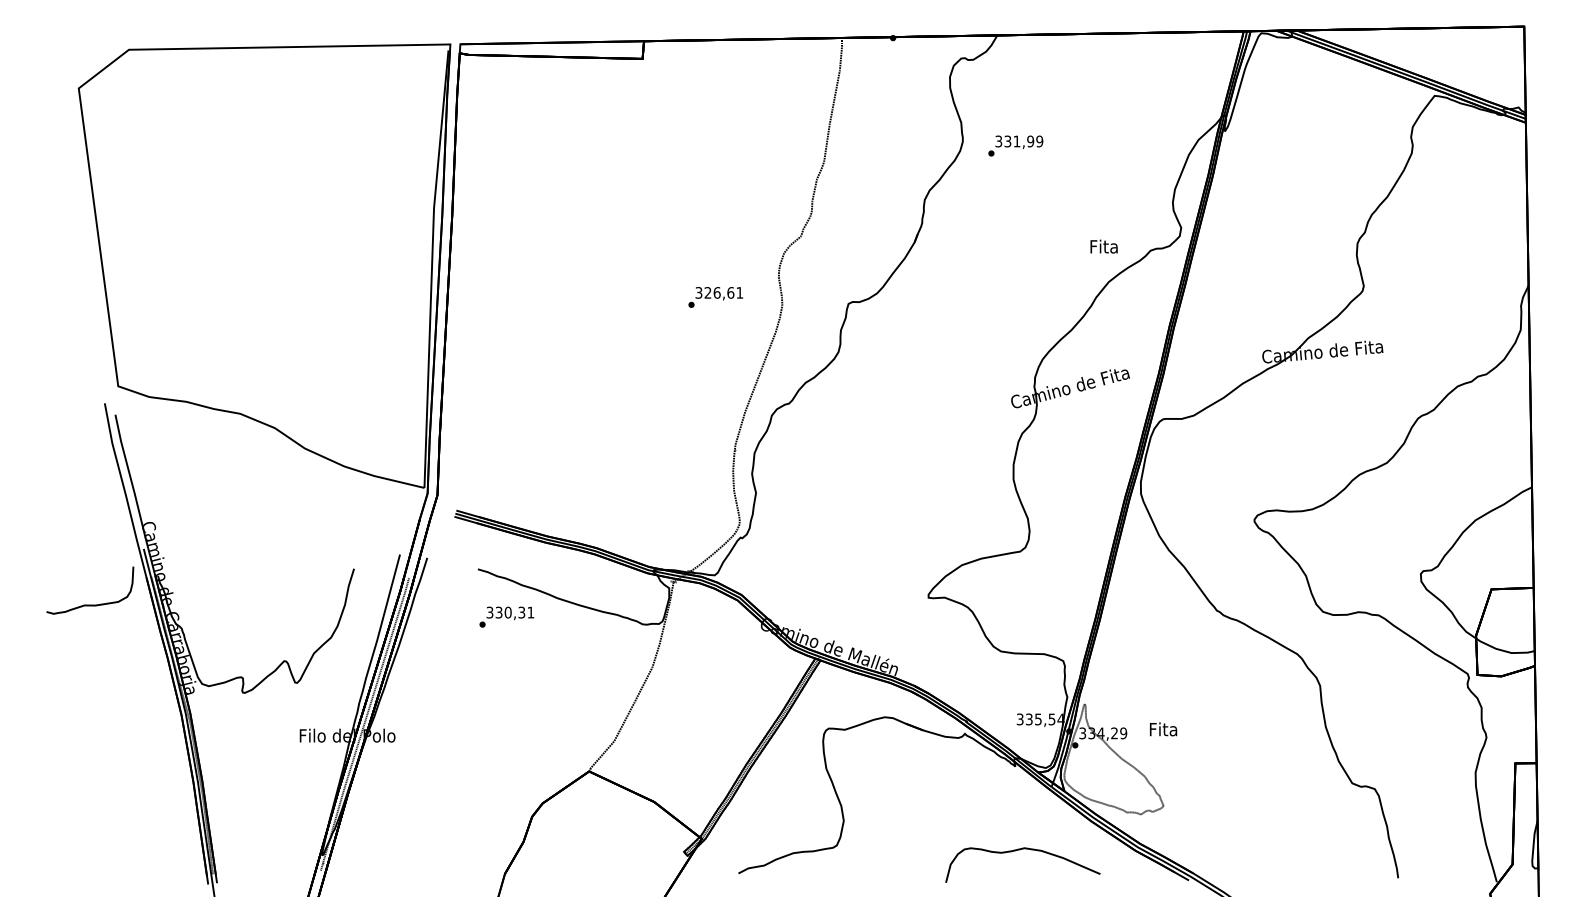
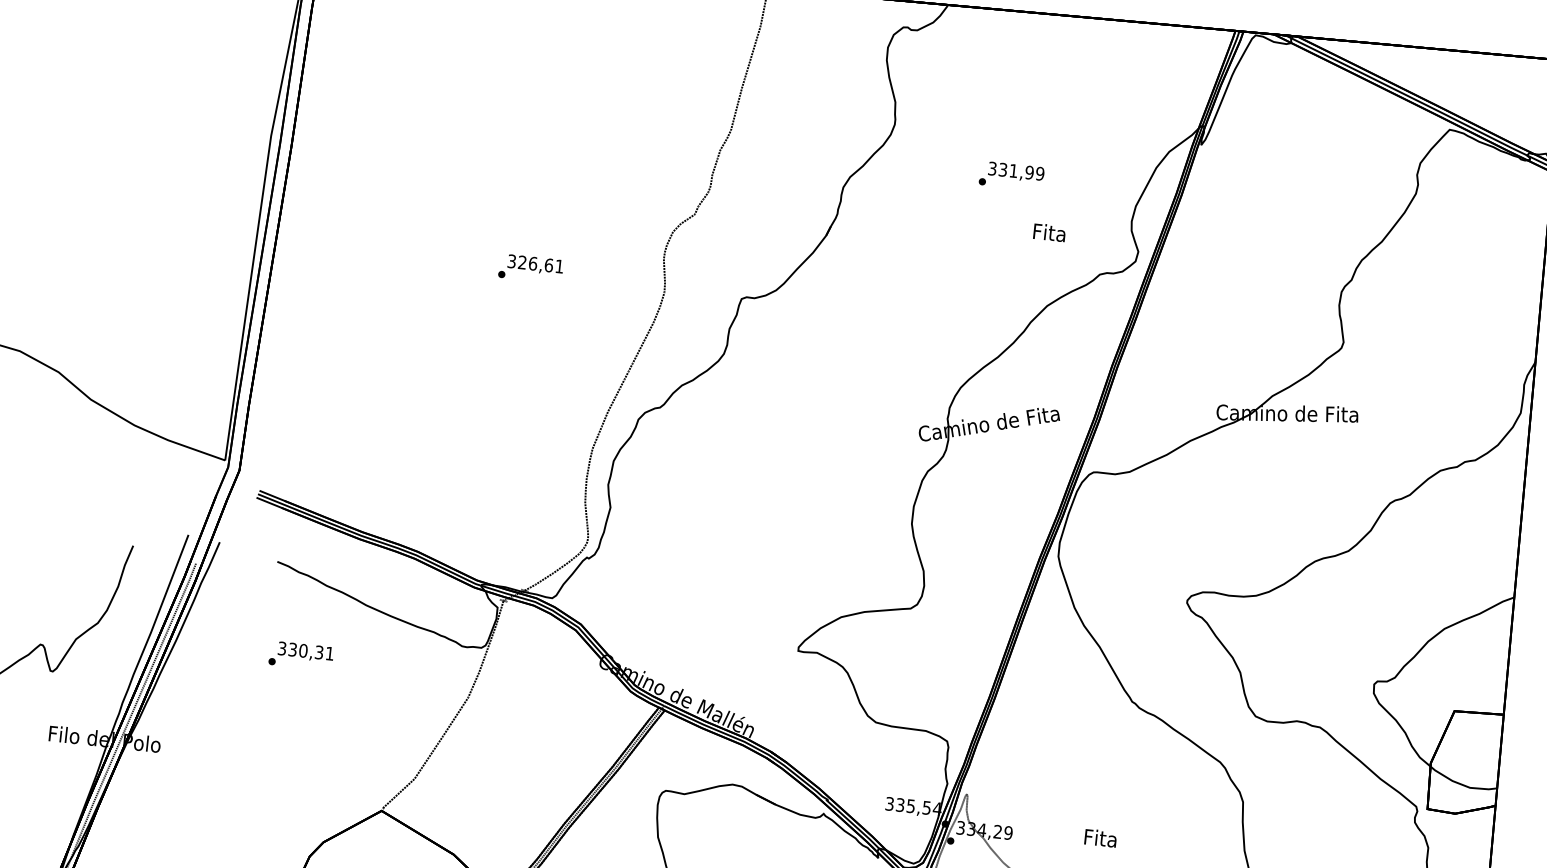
text: (1015, 145) -> (1011, 175), moved
text: (1103, 246) -> (1048, 232), moved
text: (715, 297) -> (530, 268), moved
text: (506, 616) -> (300, 655), moved
text: (1163, 729) -> (1100, 838), moved

